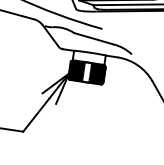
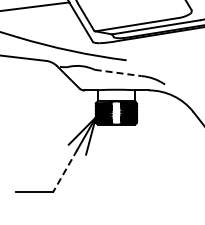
line: (93, 38) -> (118, 72), solid -> dashed
line: (36, 115) -> (65, 171), solid -> dashed

